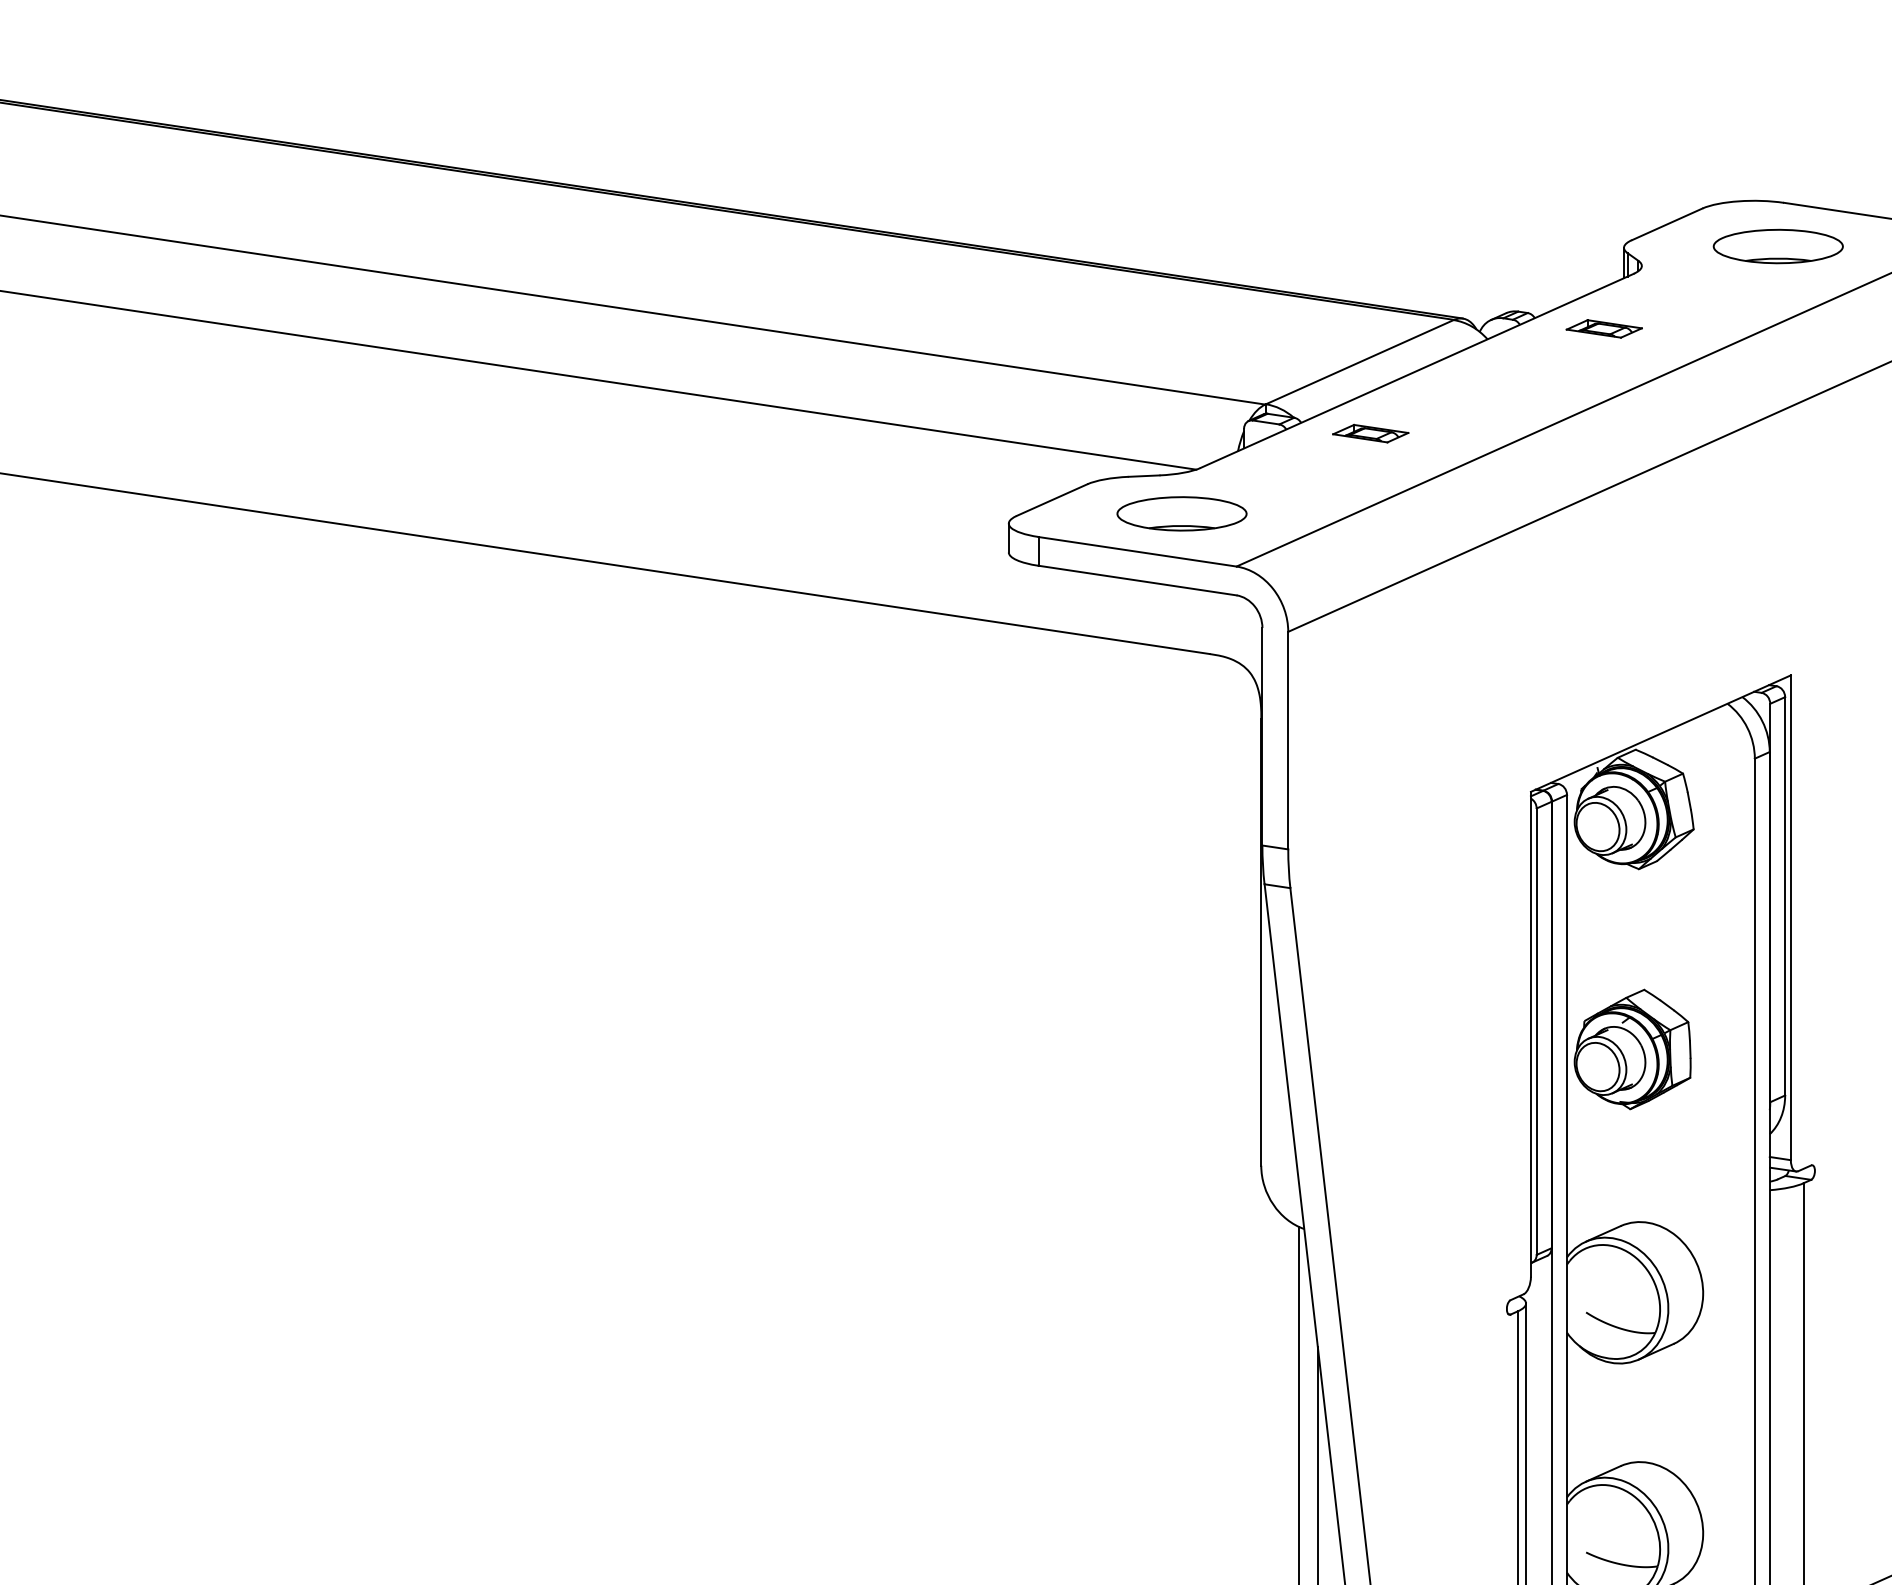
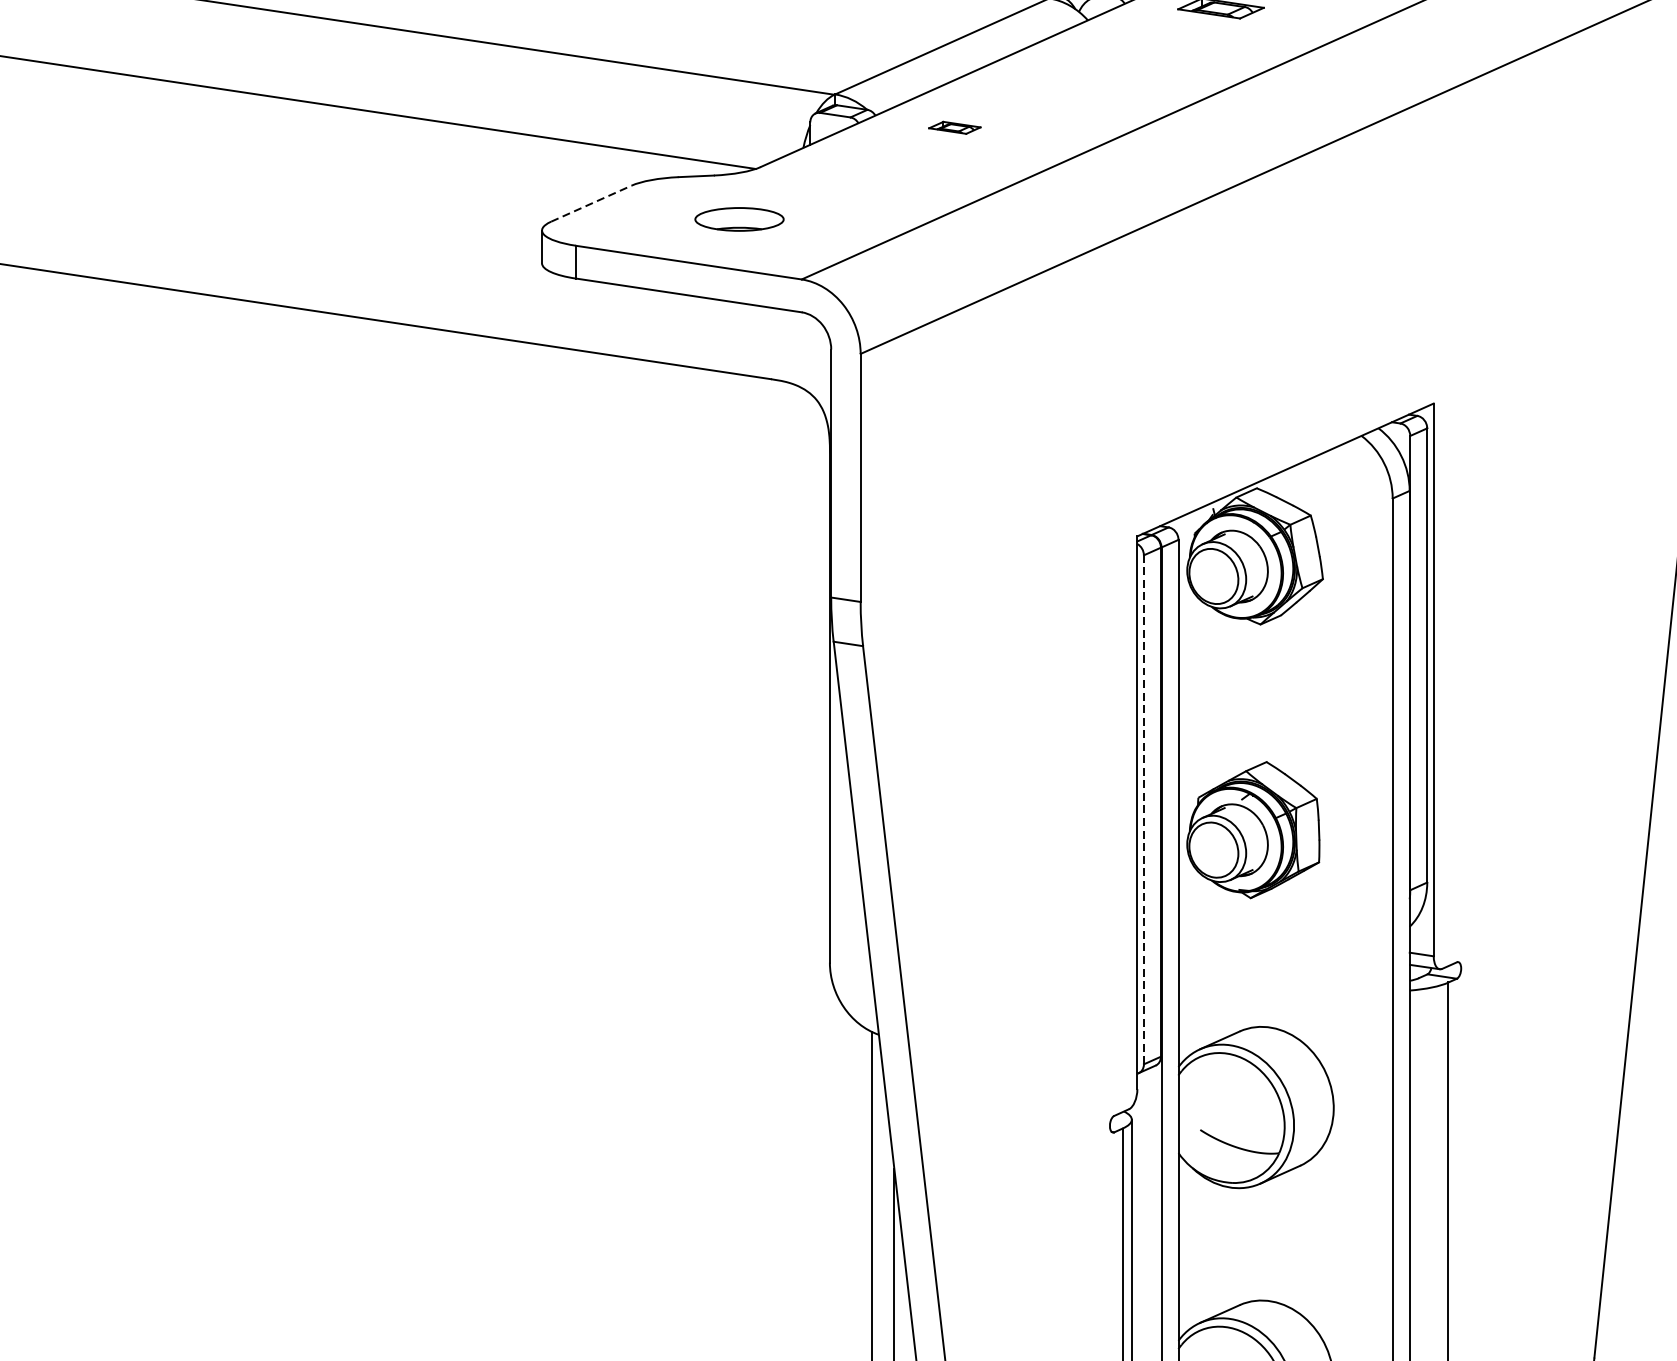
part: (1370, 433) -> (954, 127), size x0.6
line: (1052, 500) -> (591, 204), solid -> dashed
part: (1181, 513) -> (738, 218), size x0.6
line: (1536, 1031) -> (1143, 809), solid -> dashed

